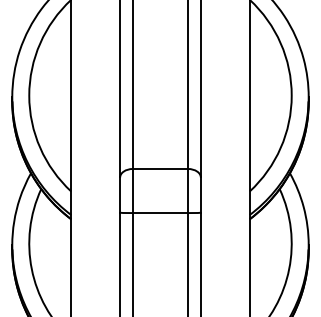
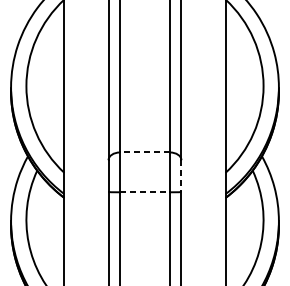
line: (160, 168) -> (145, 152), solid -> dashed
line: (200, 195) -> (181, 176), solid -> dashed
line: (160, 213) -> (145, 192), solid -> dashed

